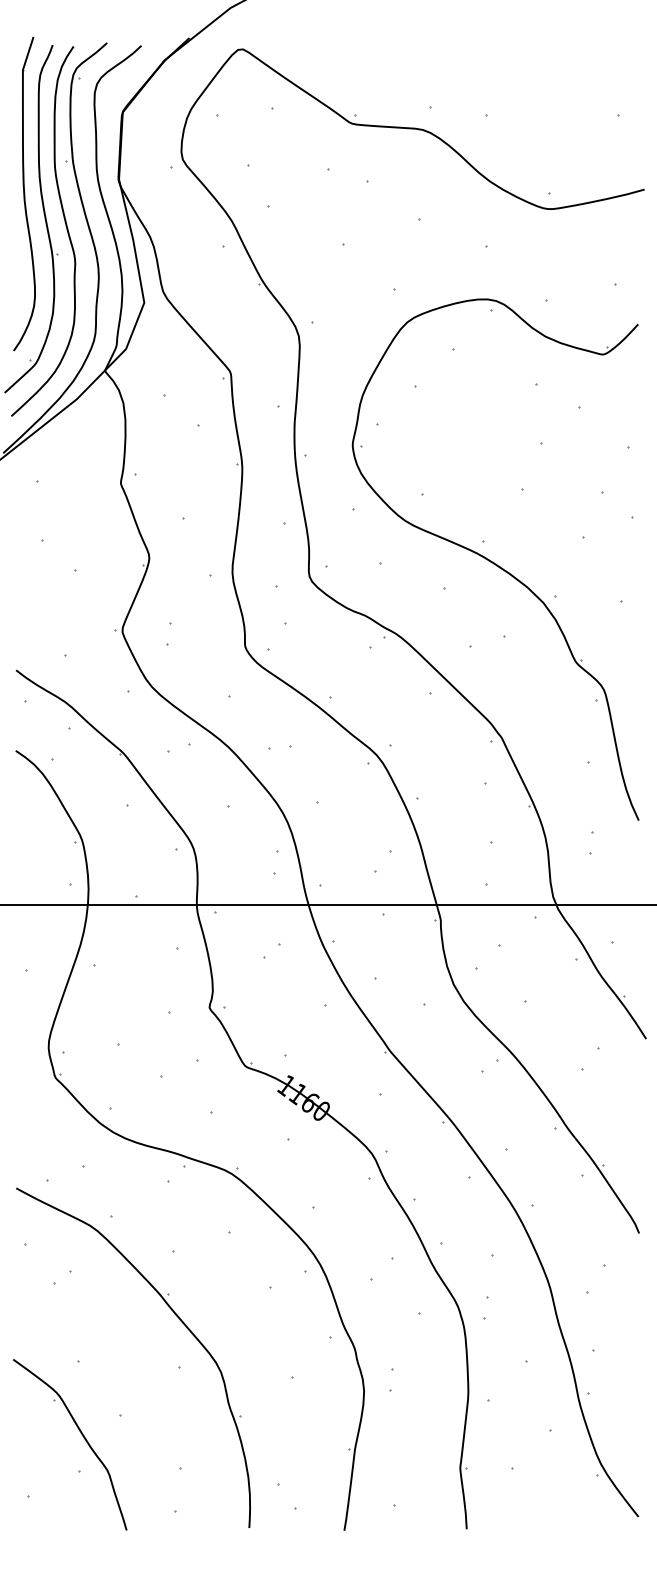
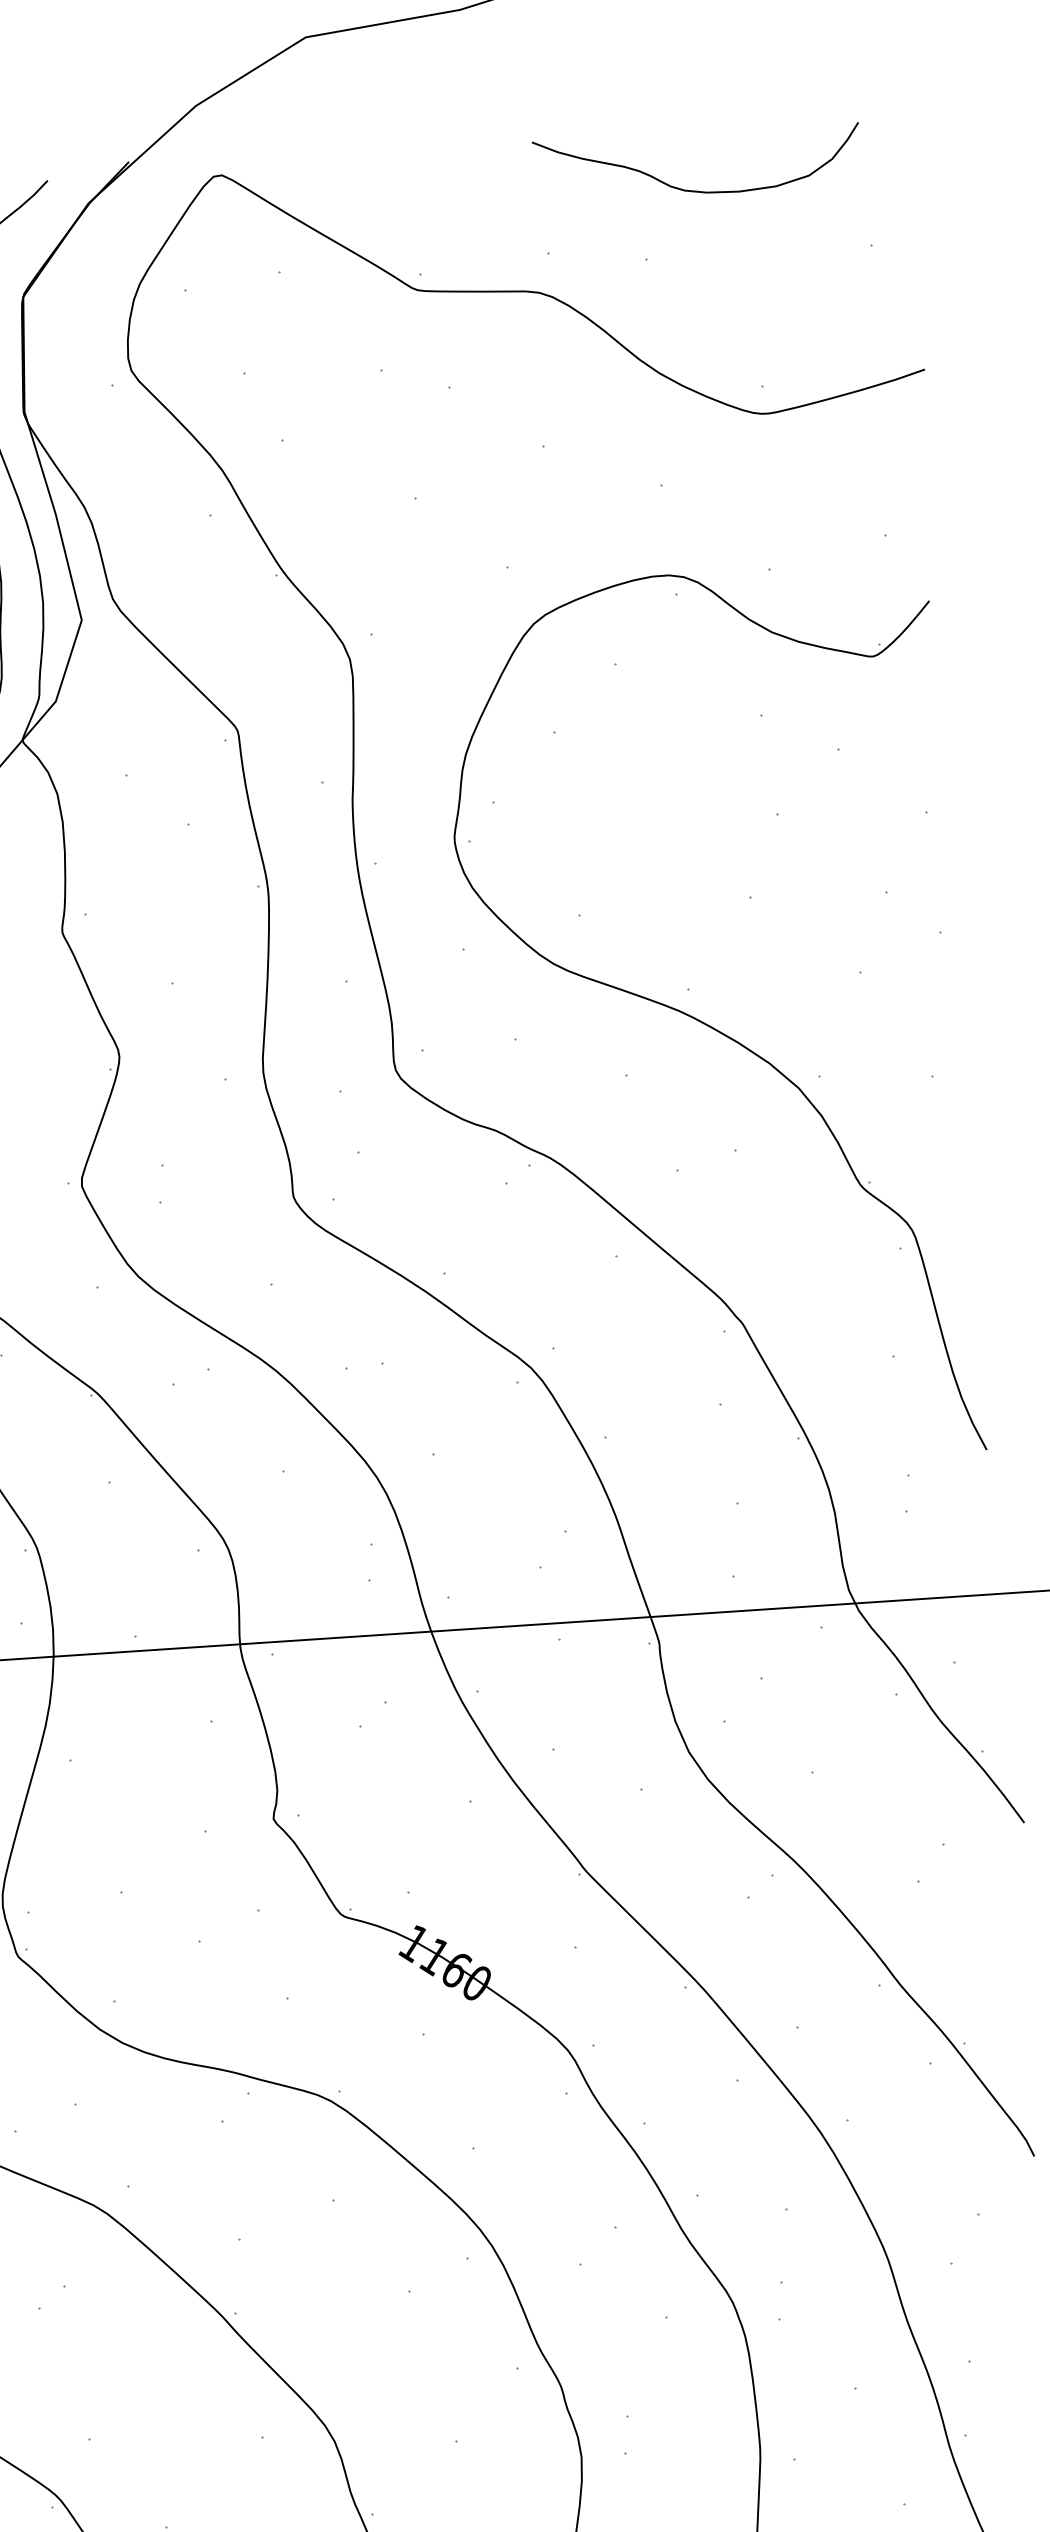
curve: (515, 75) -> (691, 189), added

